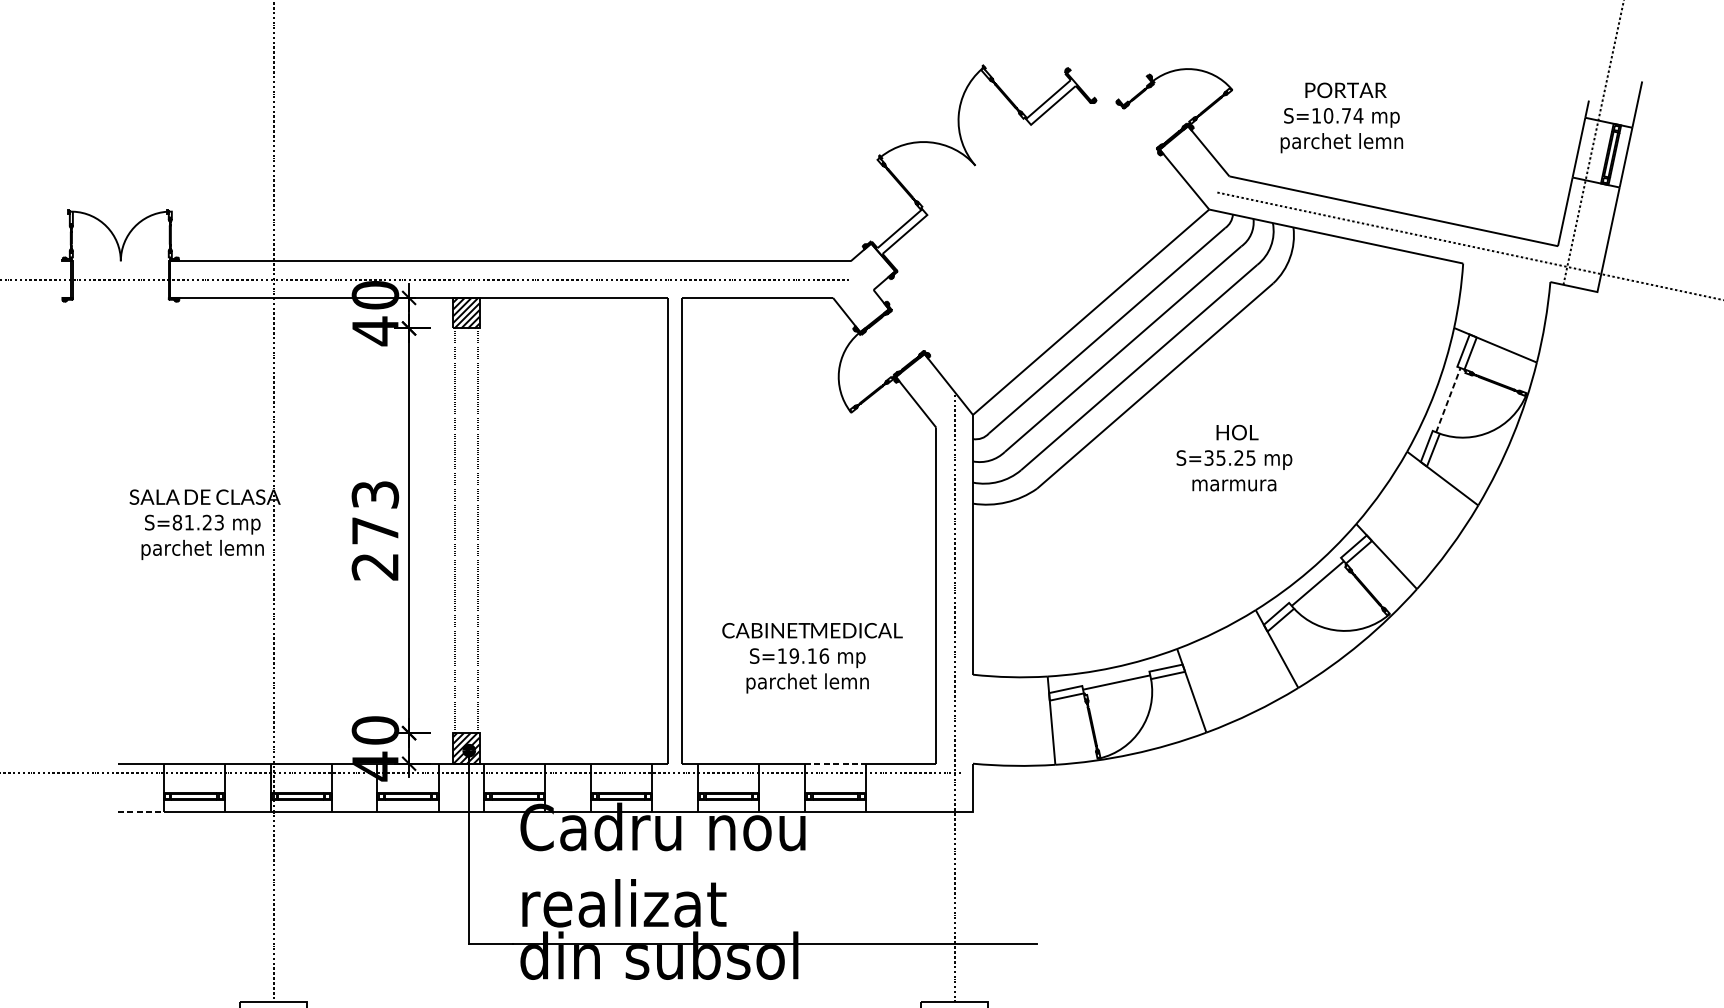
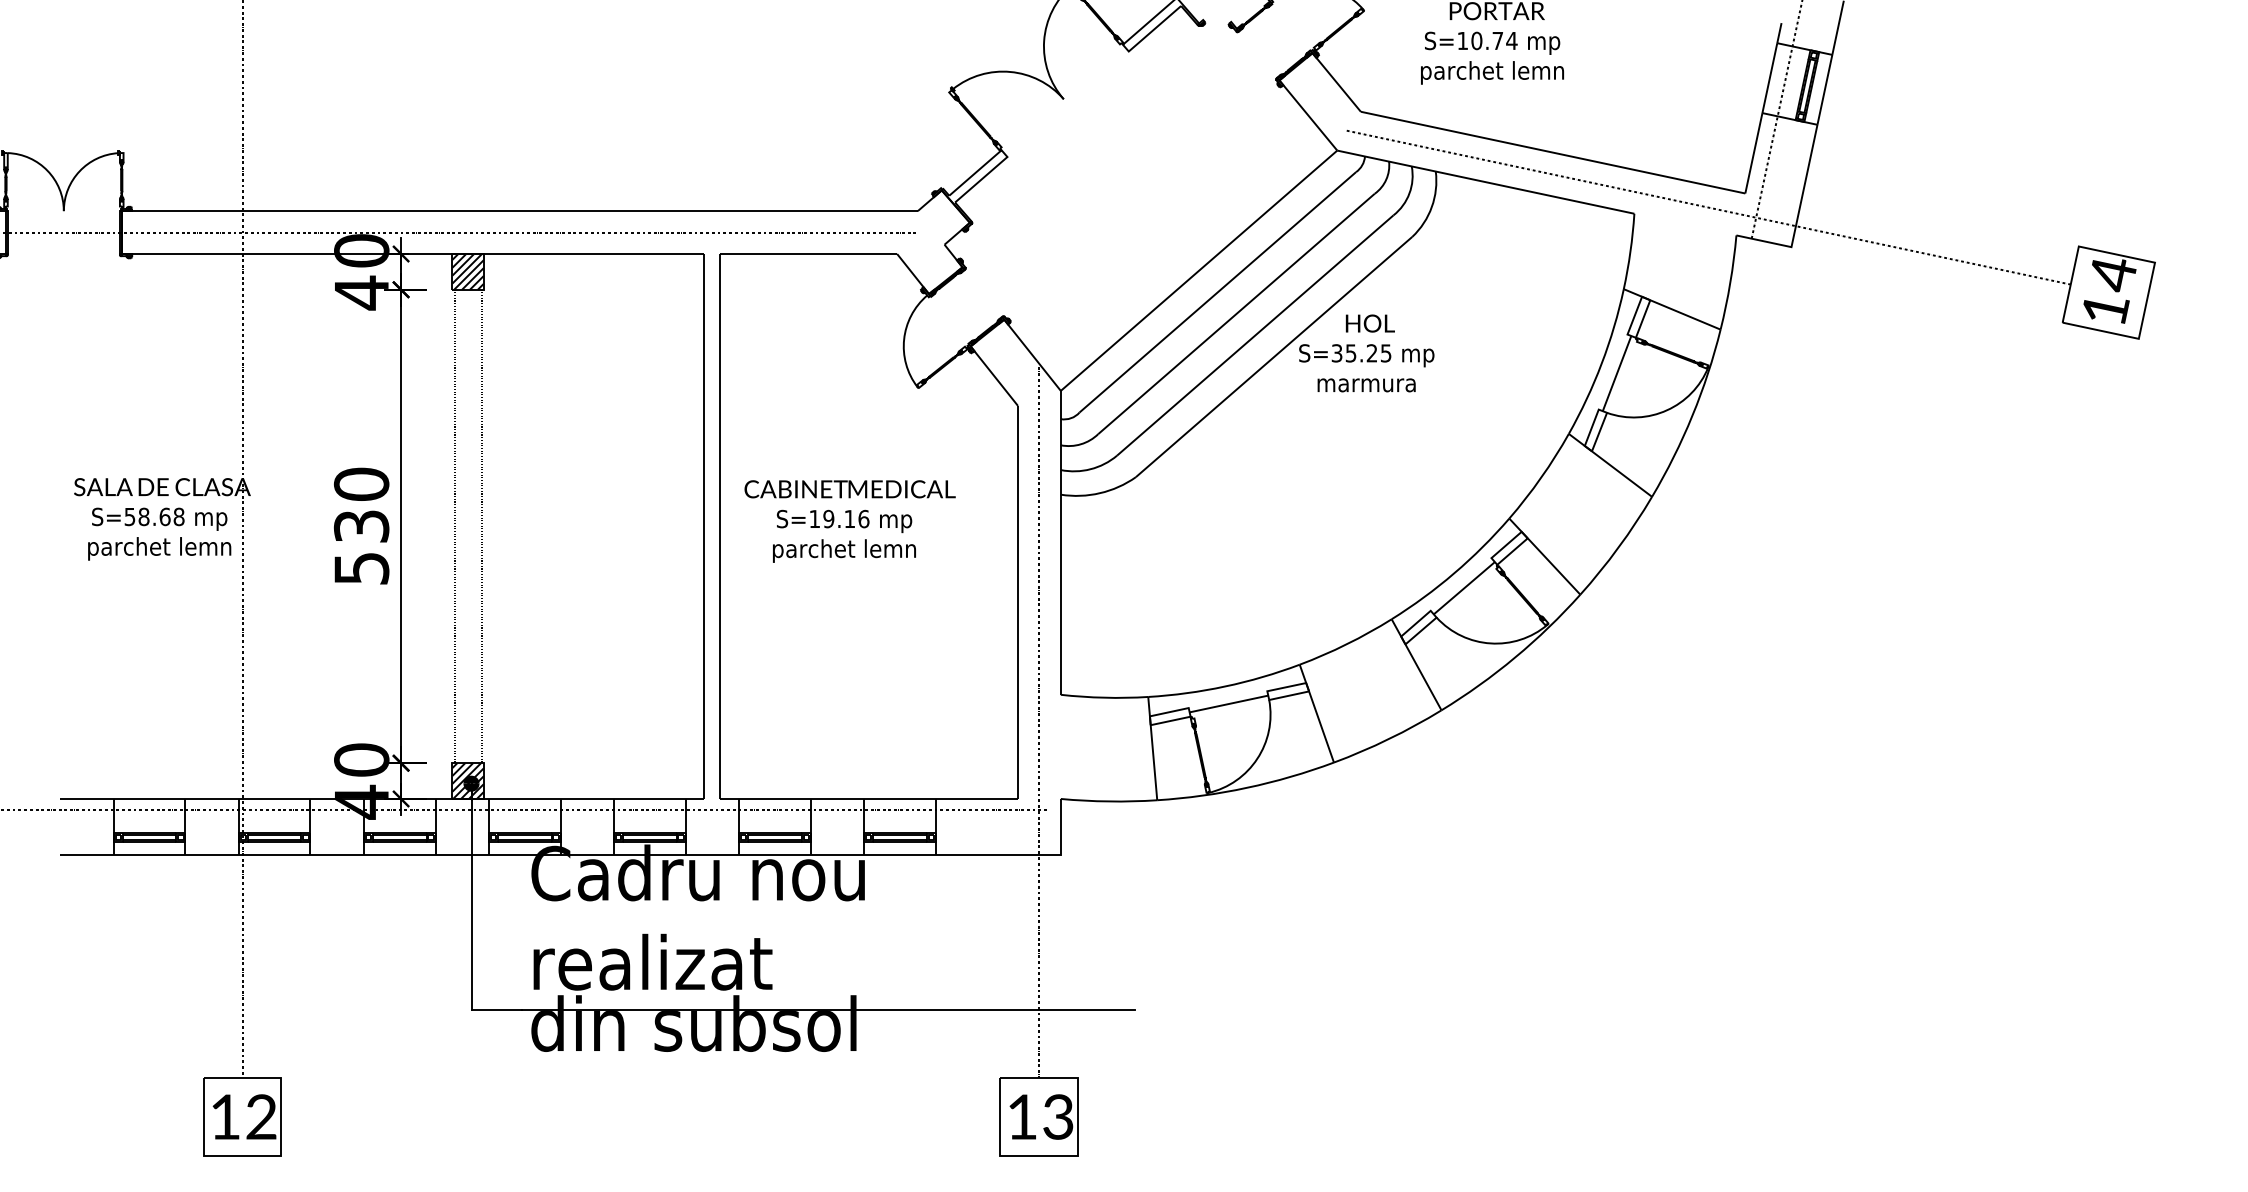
line: (1448, 400) -> (1617, 373), dashed -> solid
text: (1234, 458) -> (1366, 353), moved
text: (198, 522) -> (154, 516), S=81.23 -> S=58.68
text: (375, 529) -> (361, 525), 273 -> 530
text: (812, 658) -> (849, 521), moved
line: (835, 763) -> (900, 798), dashed -> solid
line: (141, 812) -> (87, 855), dashed -> solid

